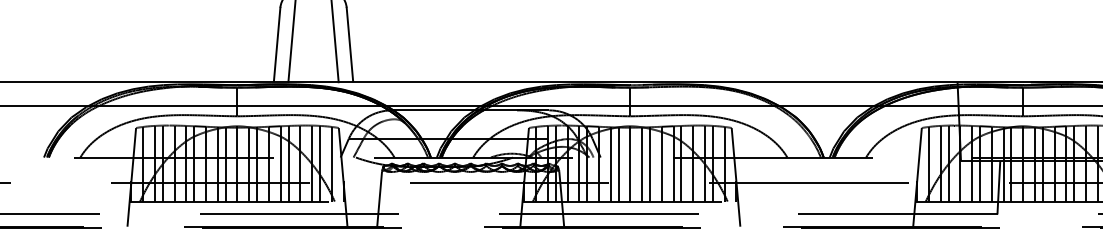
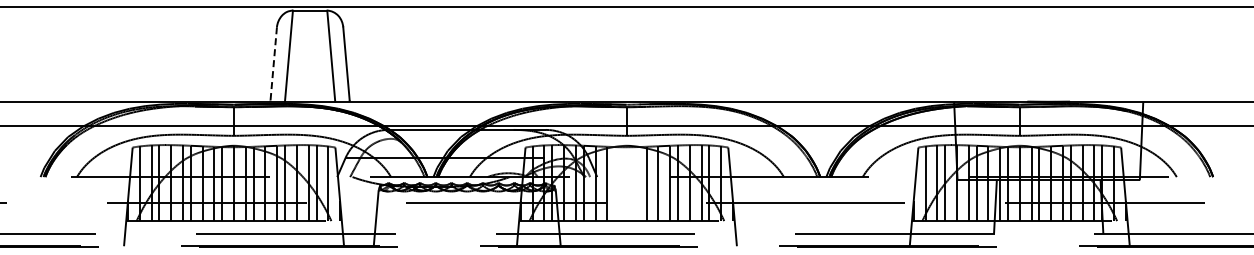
line: (276, 43) -> (273, 63), solid -> dashed
line: (629, 163) -> (626, 183), removed
line: (618, 164) -> (615, 184), removed
line: (641, 164) -> (638, 184), removed

